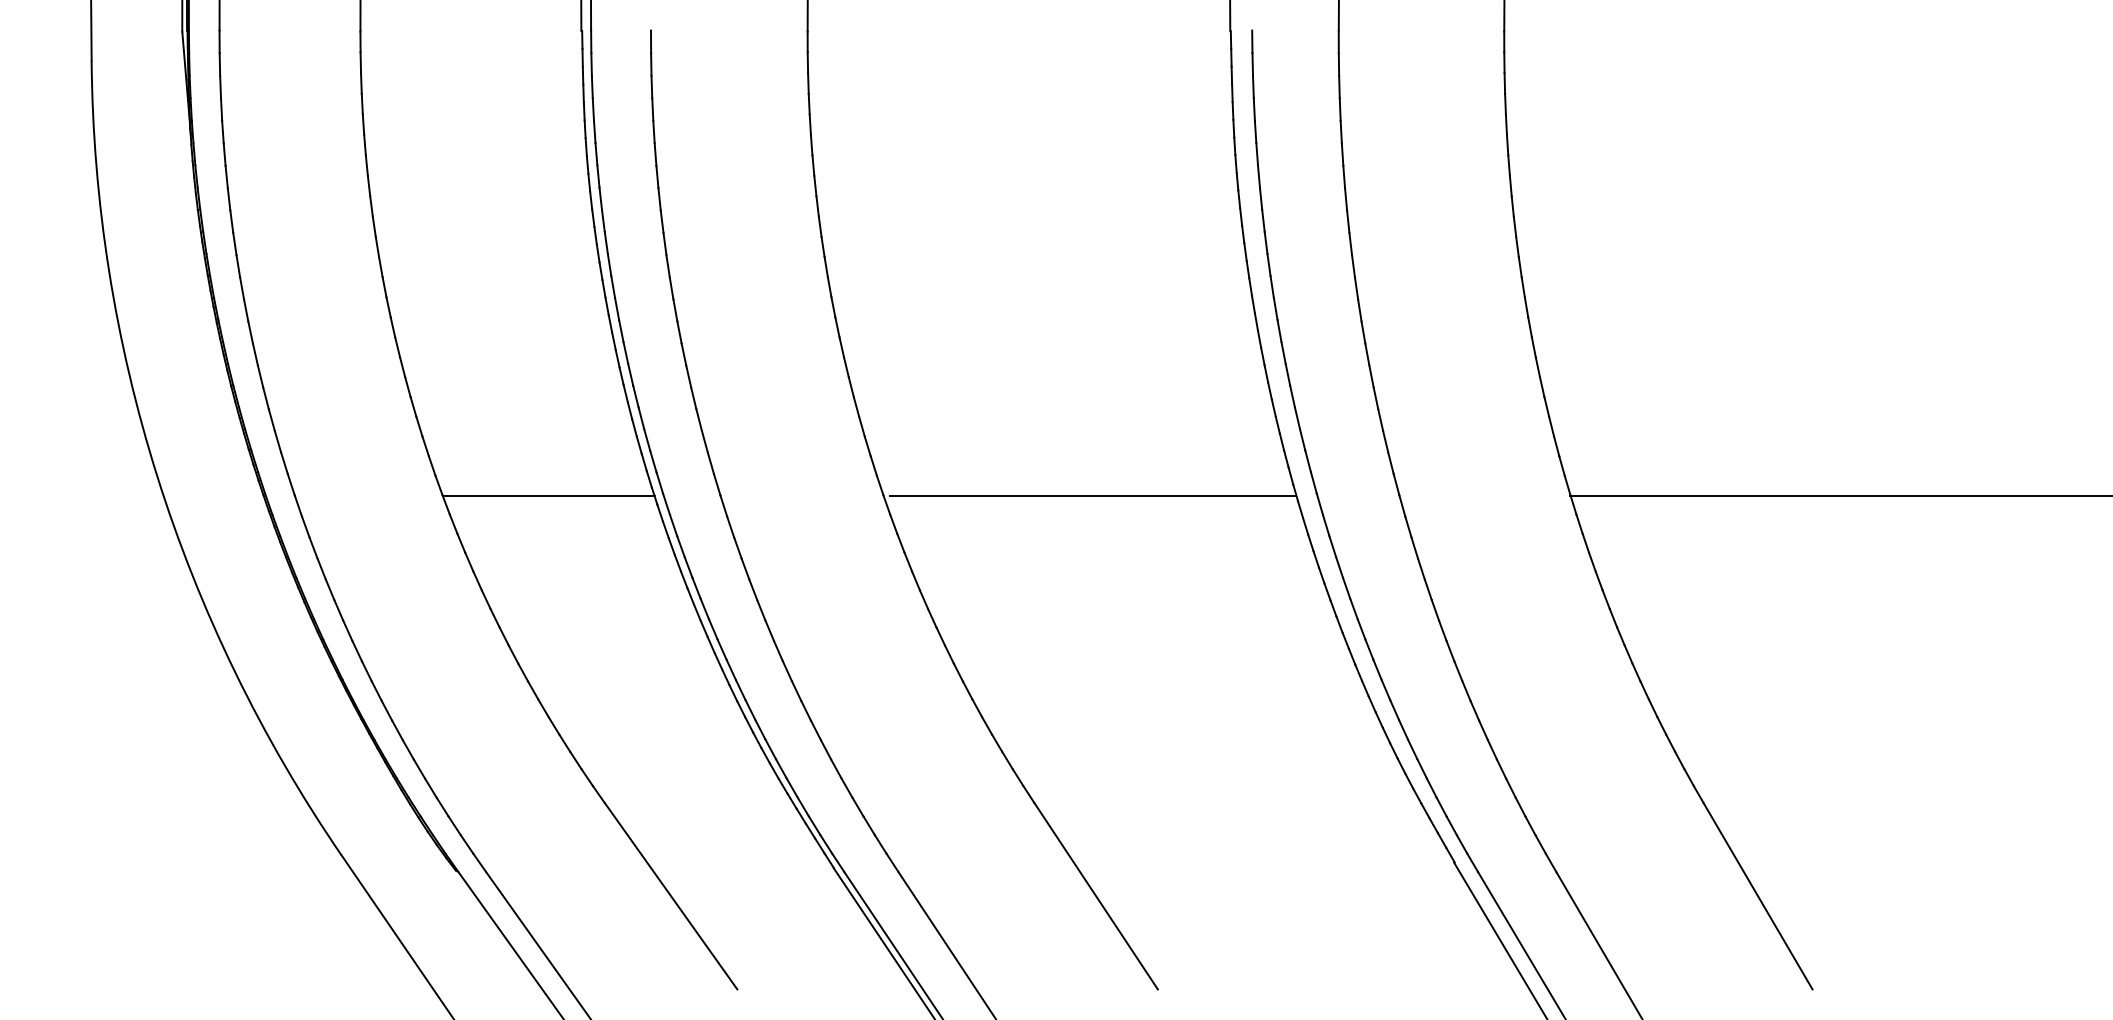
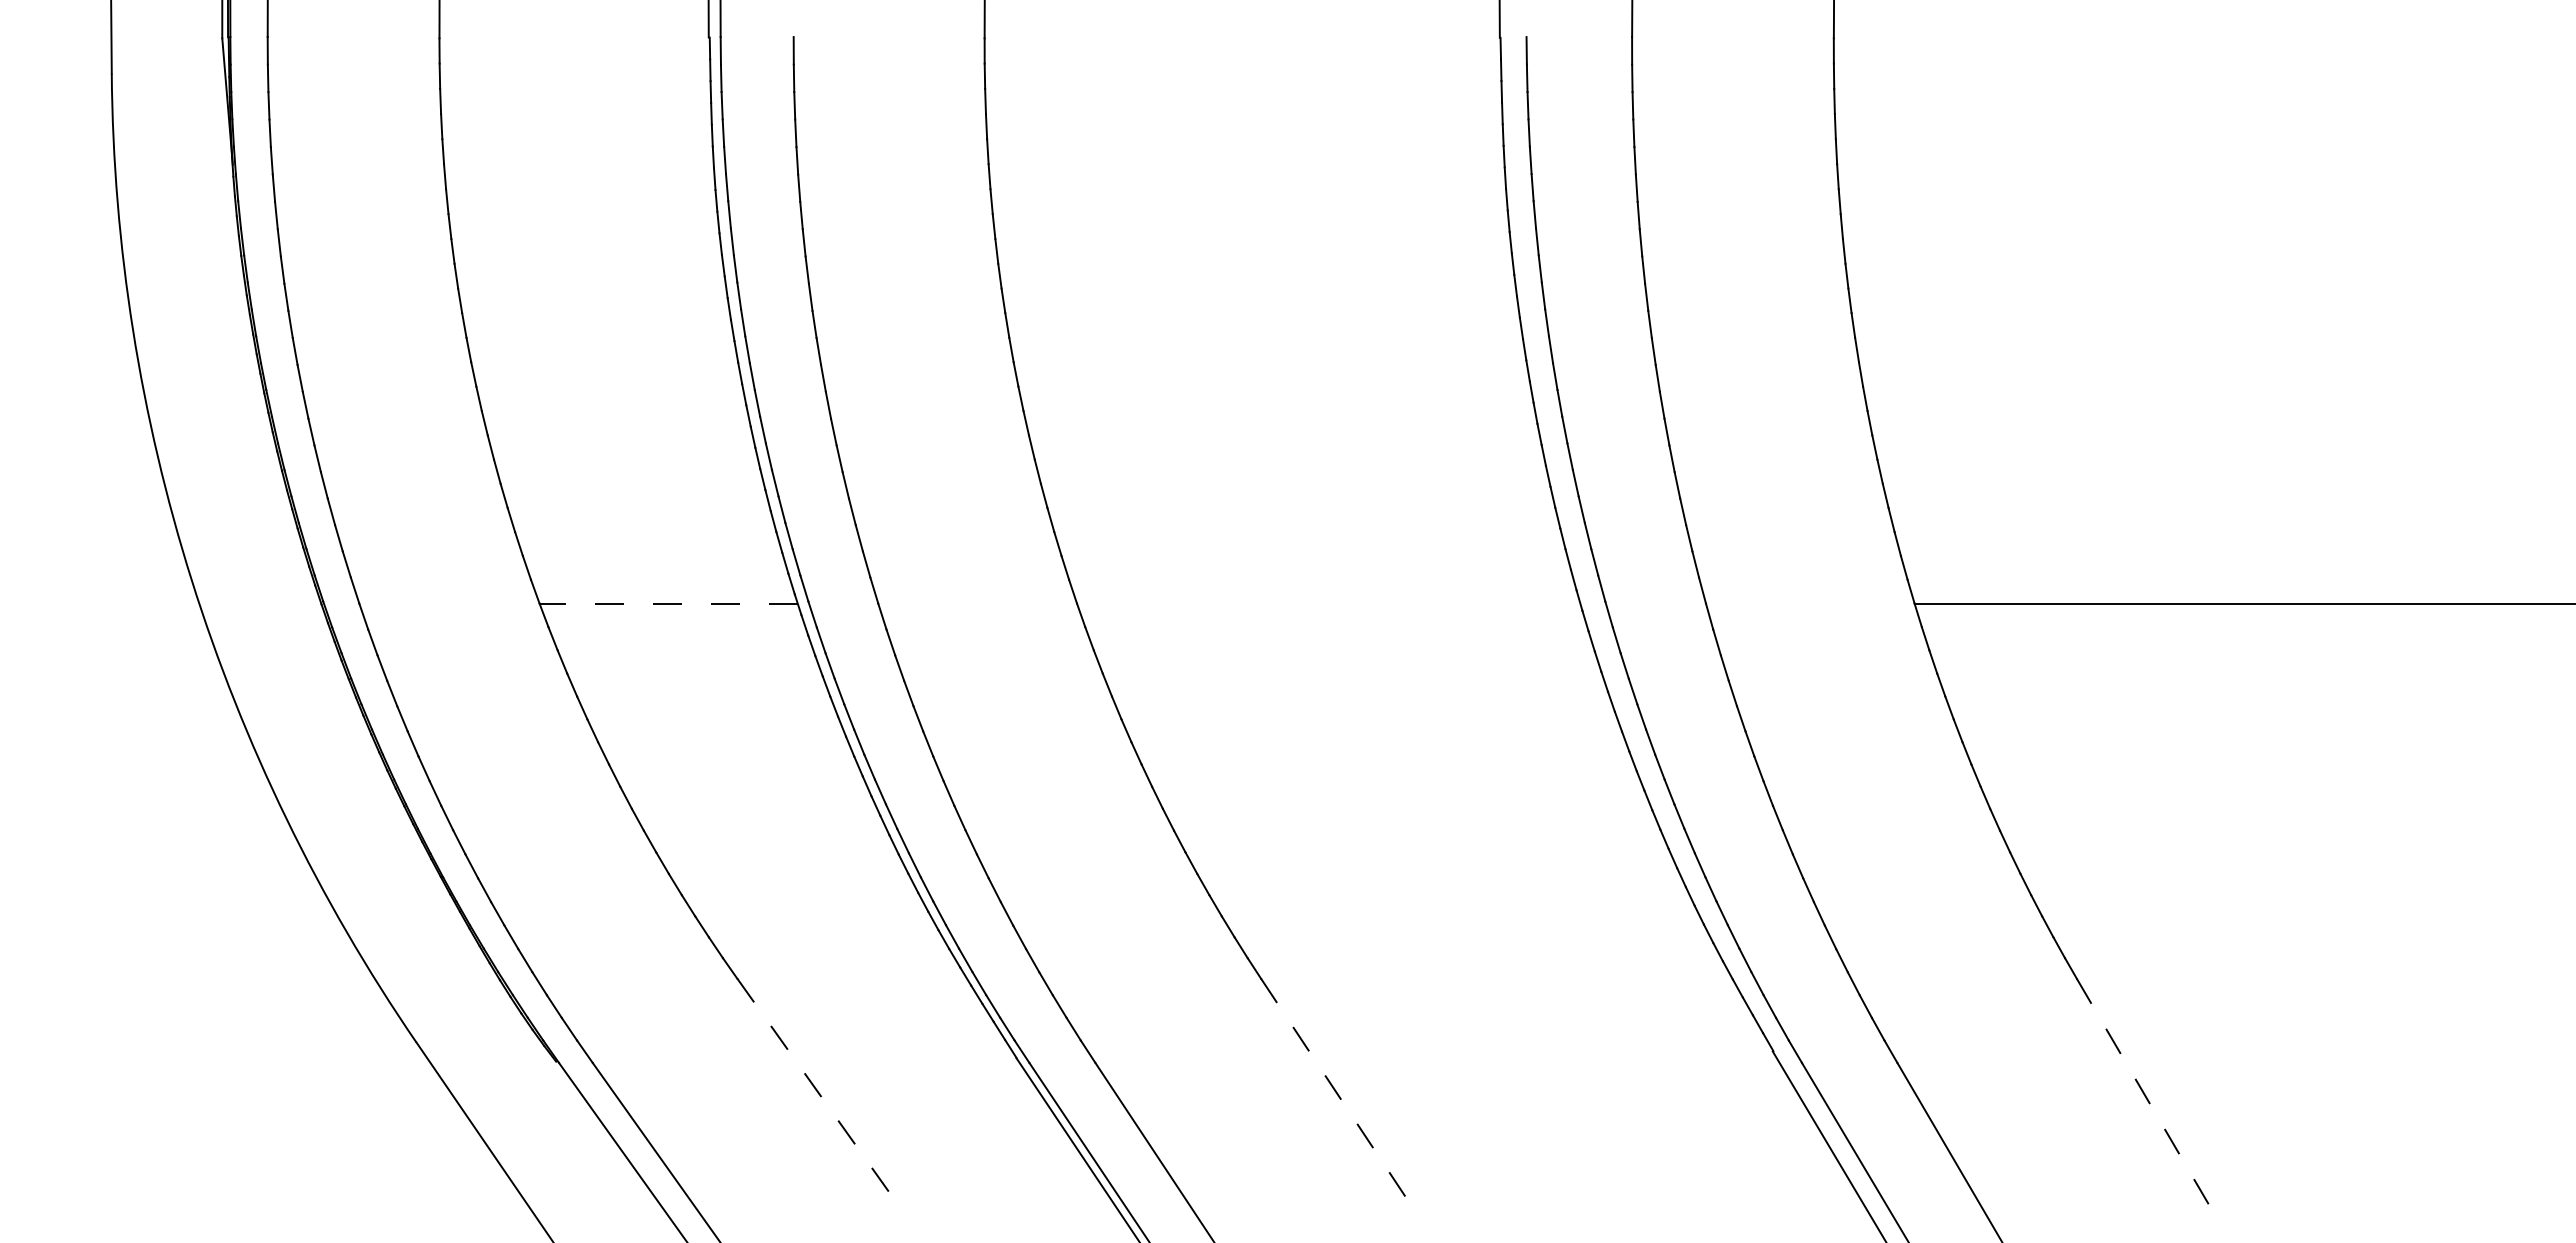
line: (548, 496) -> (668, 604), solid -> dashed
line: (1093, 496) -> (1332, 604), removed
line: (671, 896) -> (818, 1092), solid -> dashed
line: (1096, 896) -> (1336, 1092), solid -> dashed
line: (1758, 896) -> (2143, 1092), solid -> dashed

